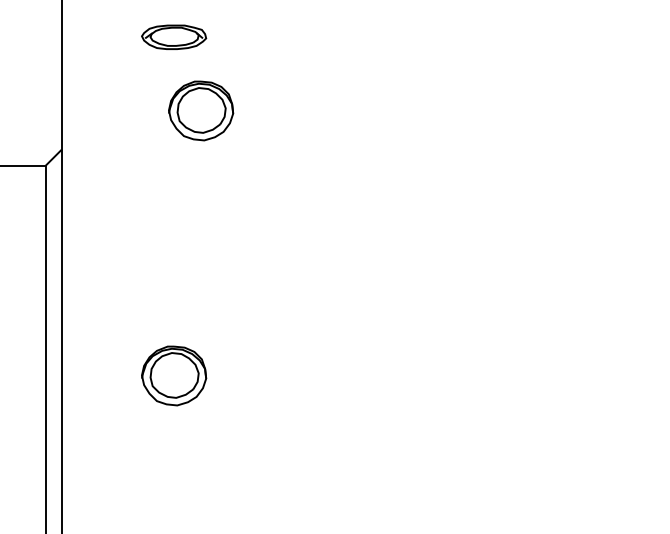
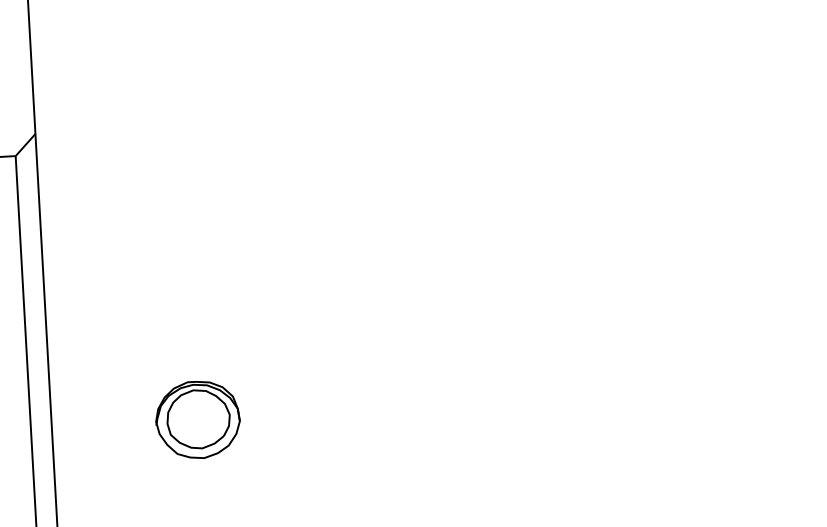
part: (201, 110) -> (214, 72), removed

